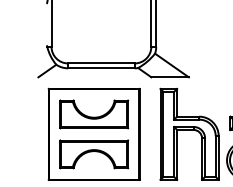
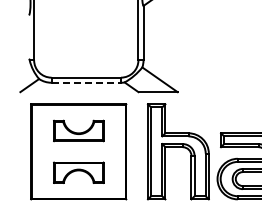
line: (101, 68) -> (86, 82), solid -> dashed
part: (93, 114) -> (78, 130), size x0.7
part: (93, 154) -> (78, 172), size x0.7

